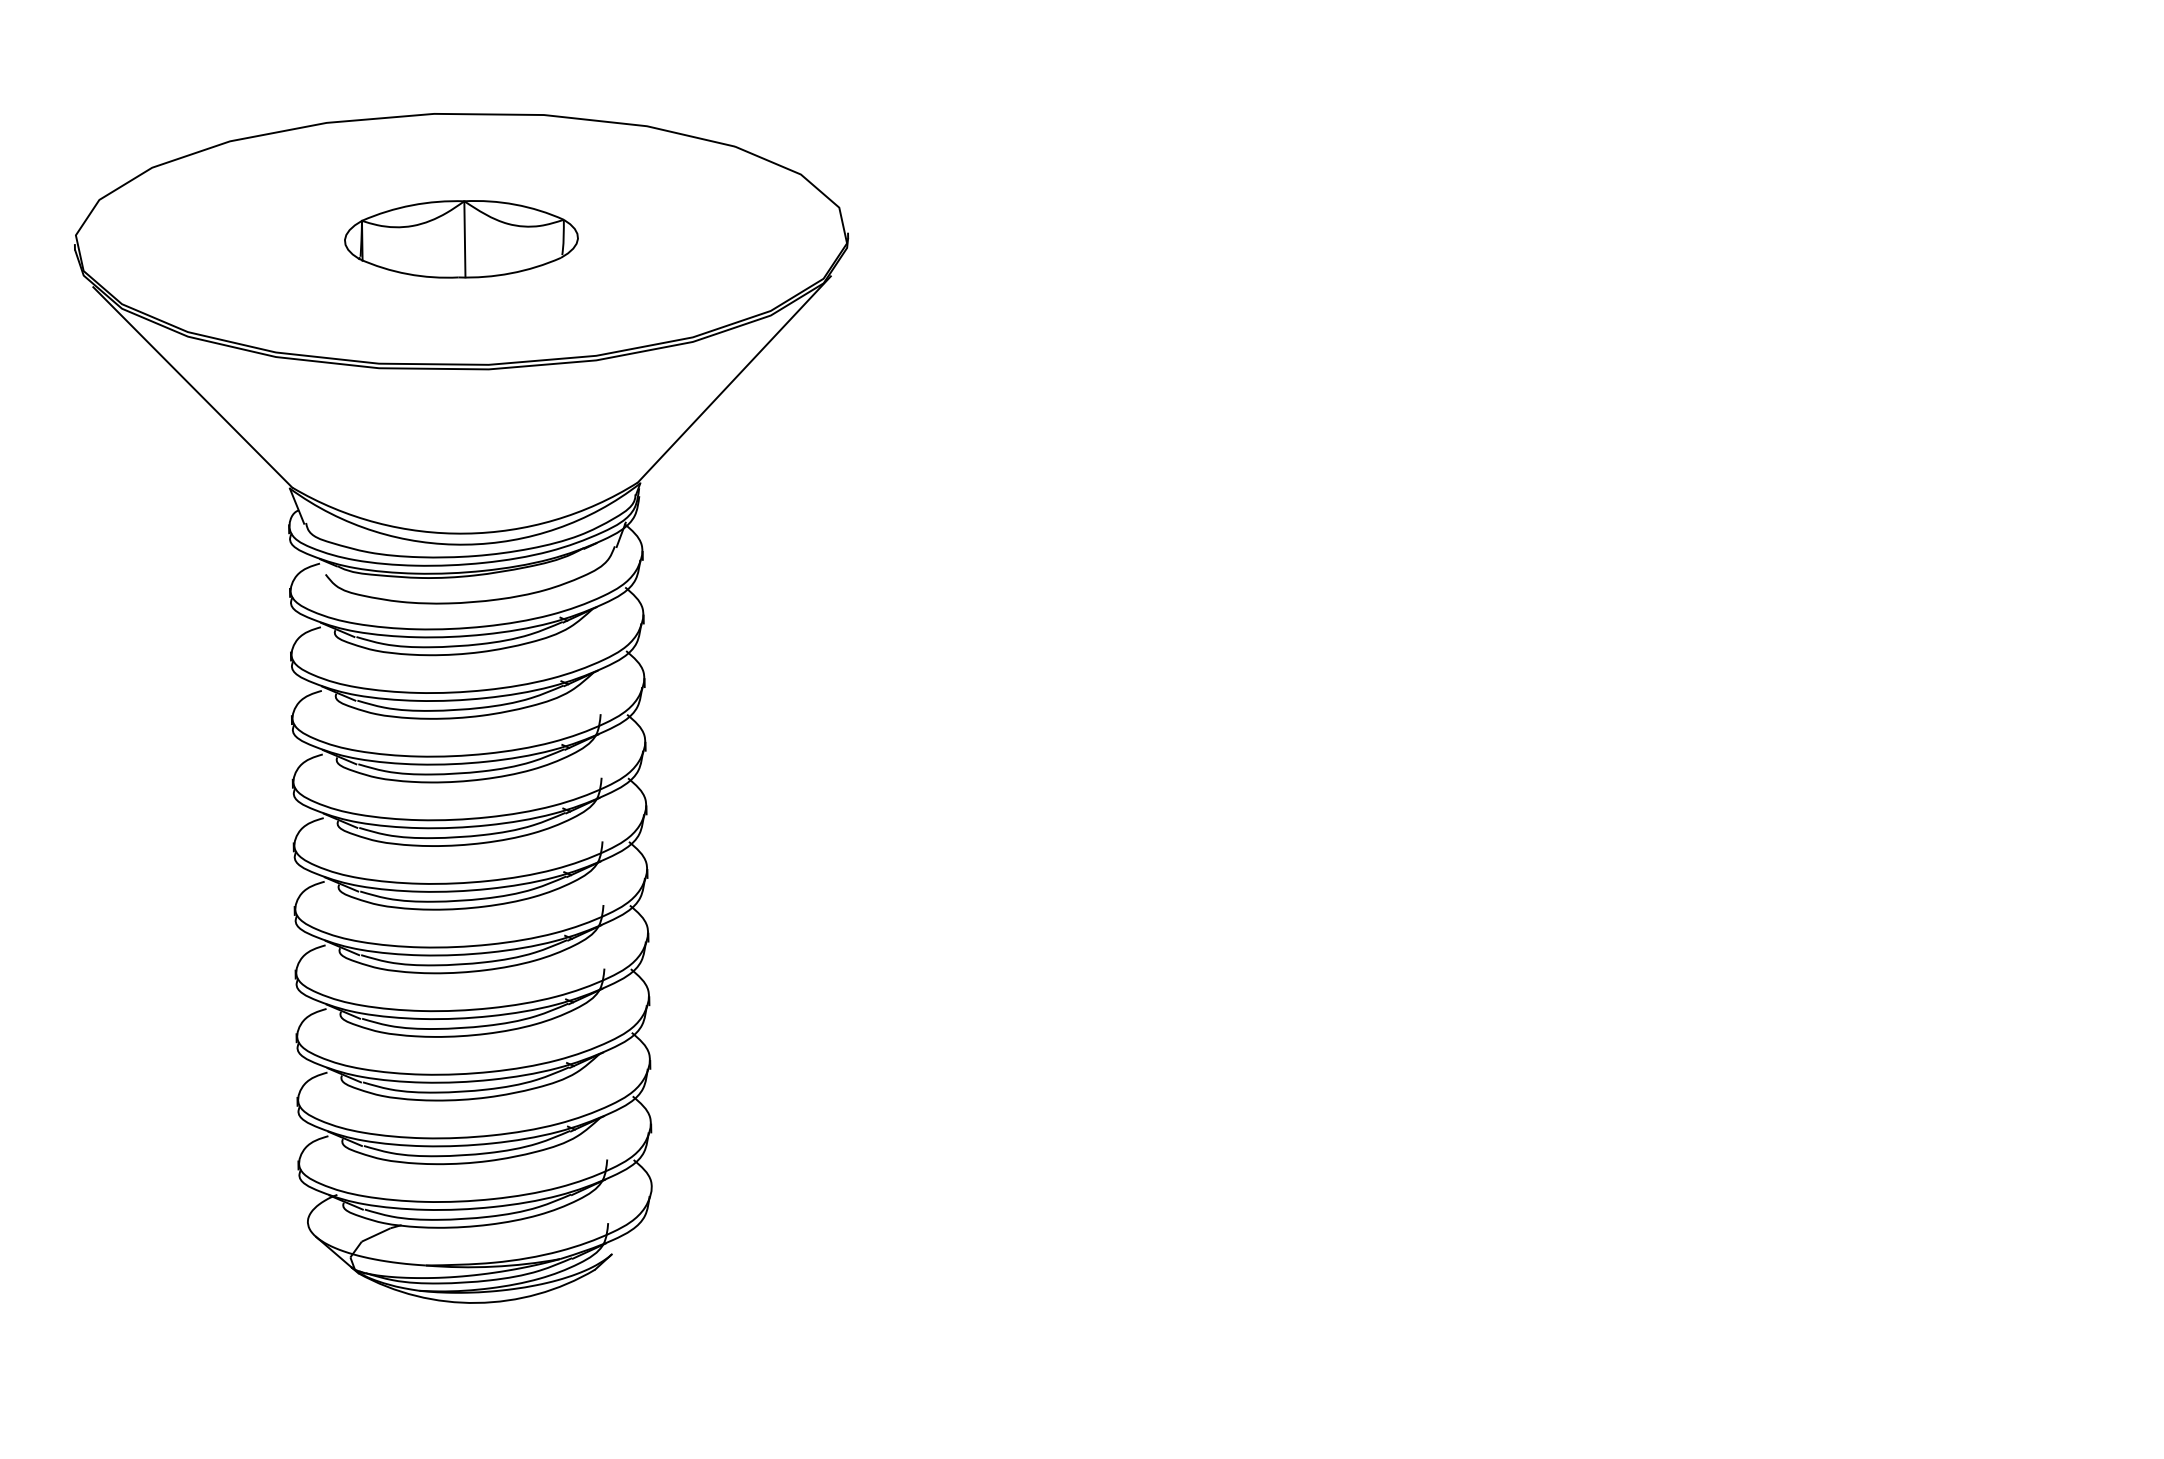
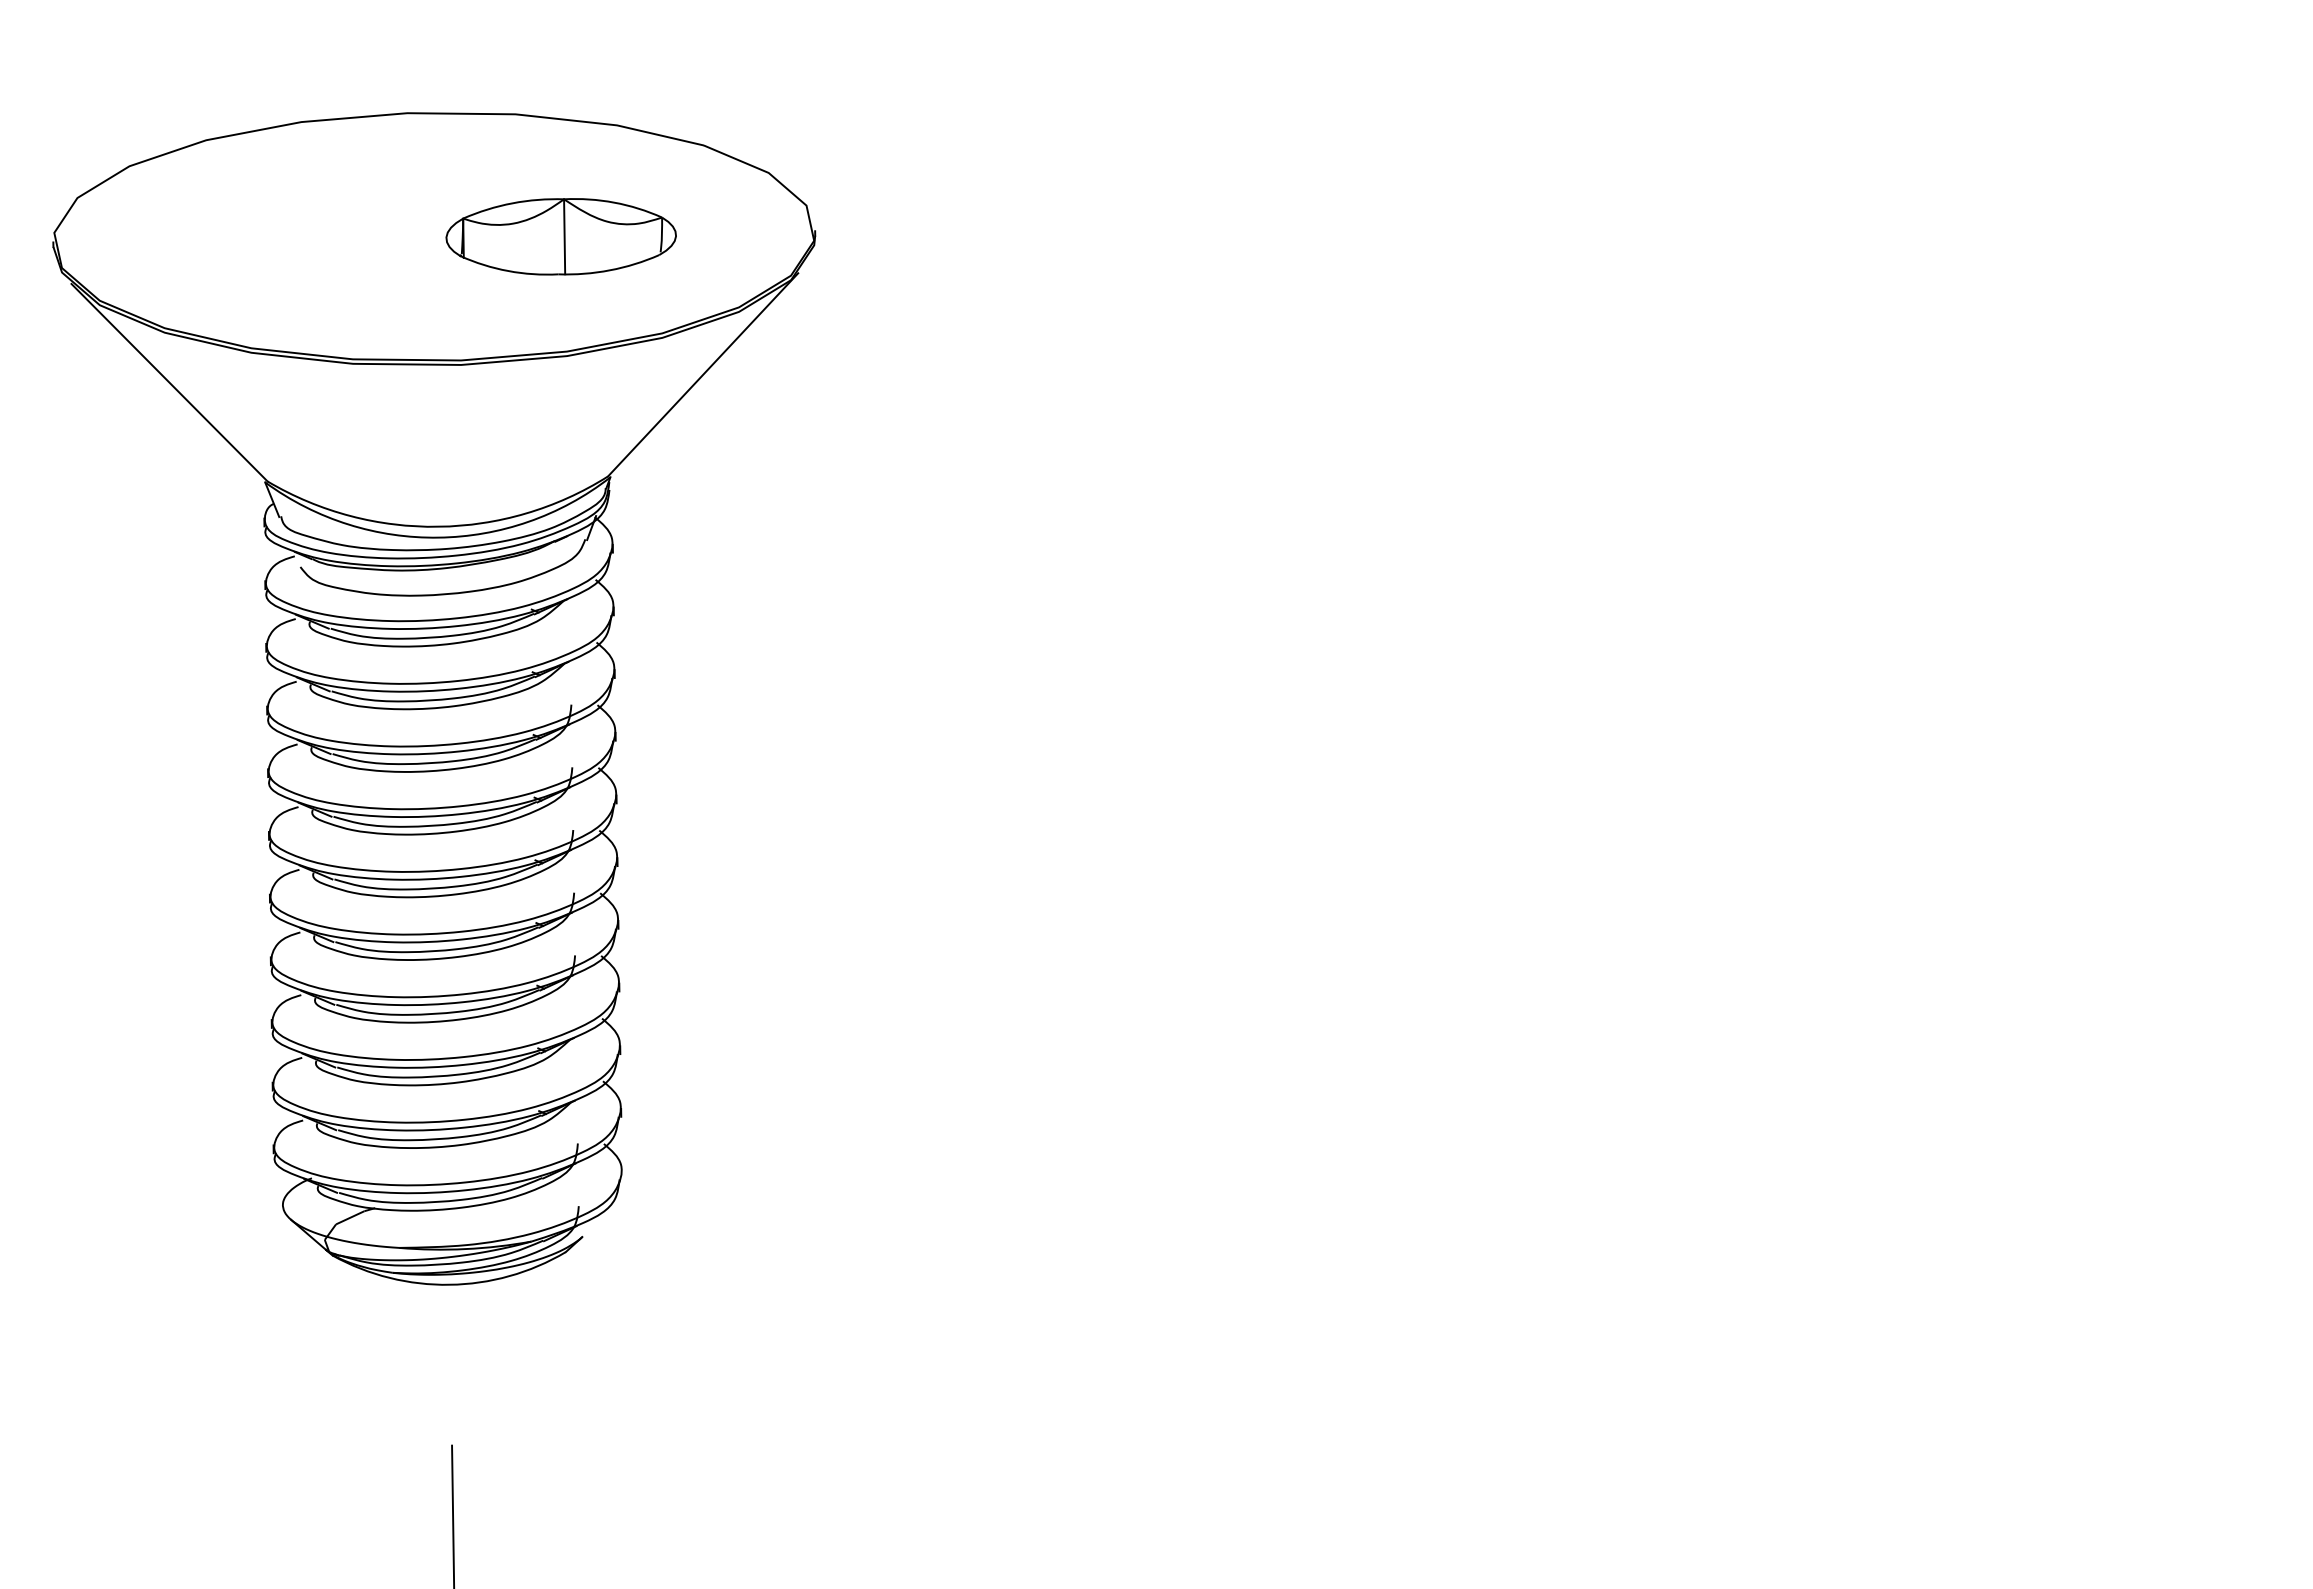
part: (460, 239) -> (560, 236), moved

